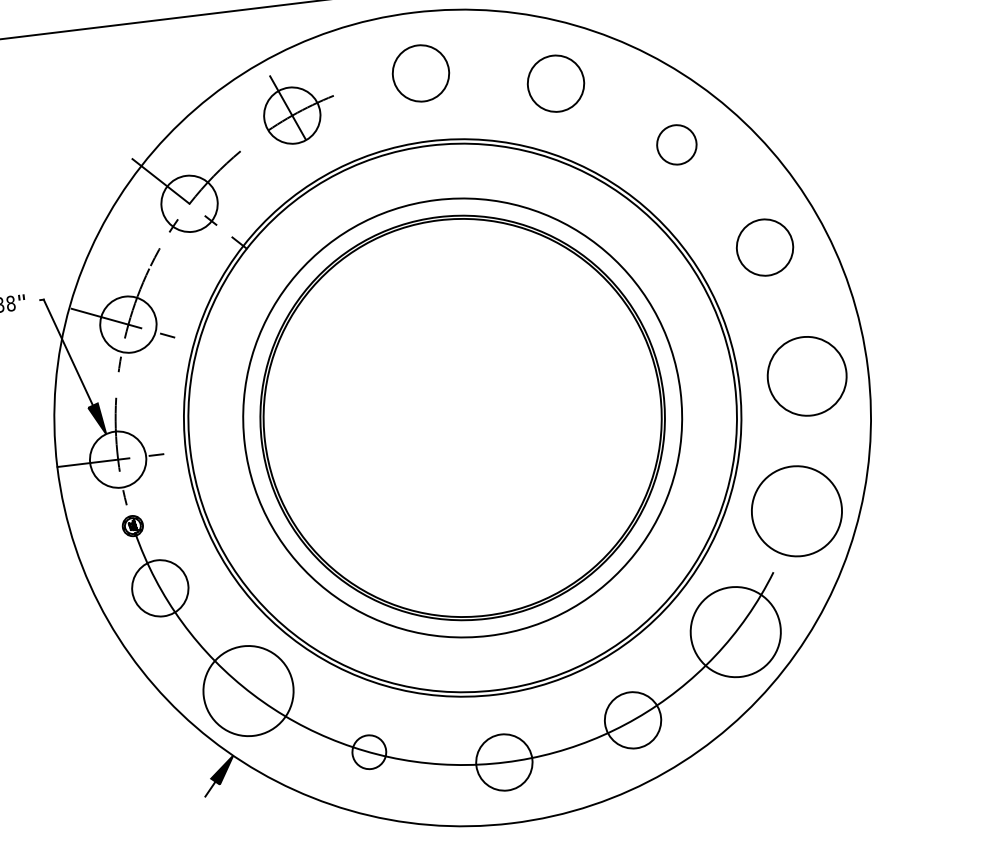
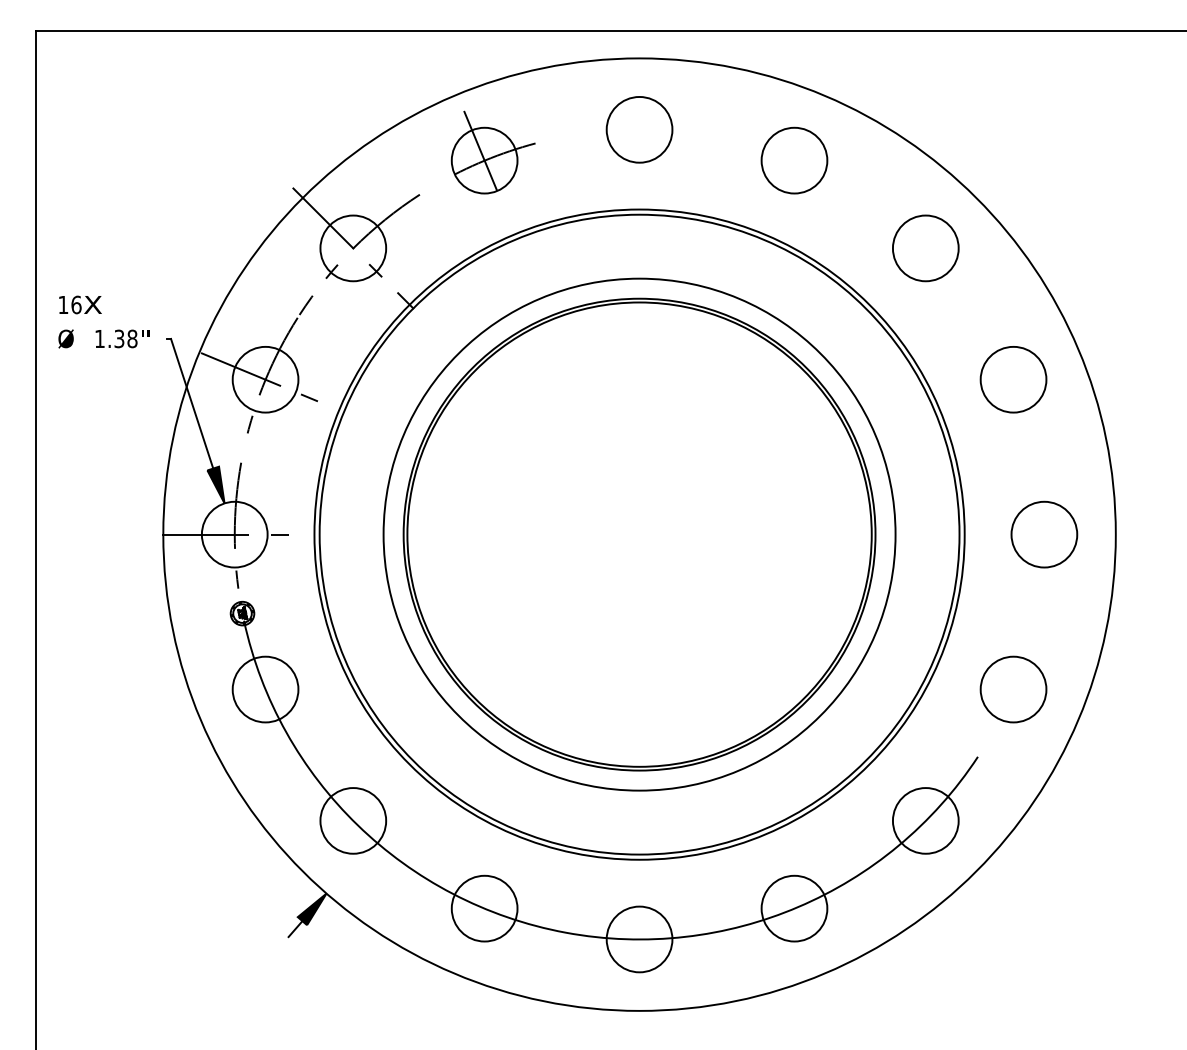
circle: (676, 144) -> (925, 248), size x1.43
circle: (807, 376) -> (1044, 534), size x0.71
circle: (796, 511) -> (1013, 689), size x0.62
circle: (735, 631) -> (925, 820), size x0.62
circle: (248, 690) -> (353, 820), size x0.62
circle: (369, 752) -> (484, 908), size x1.67

